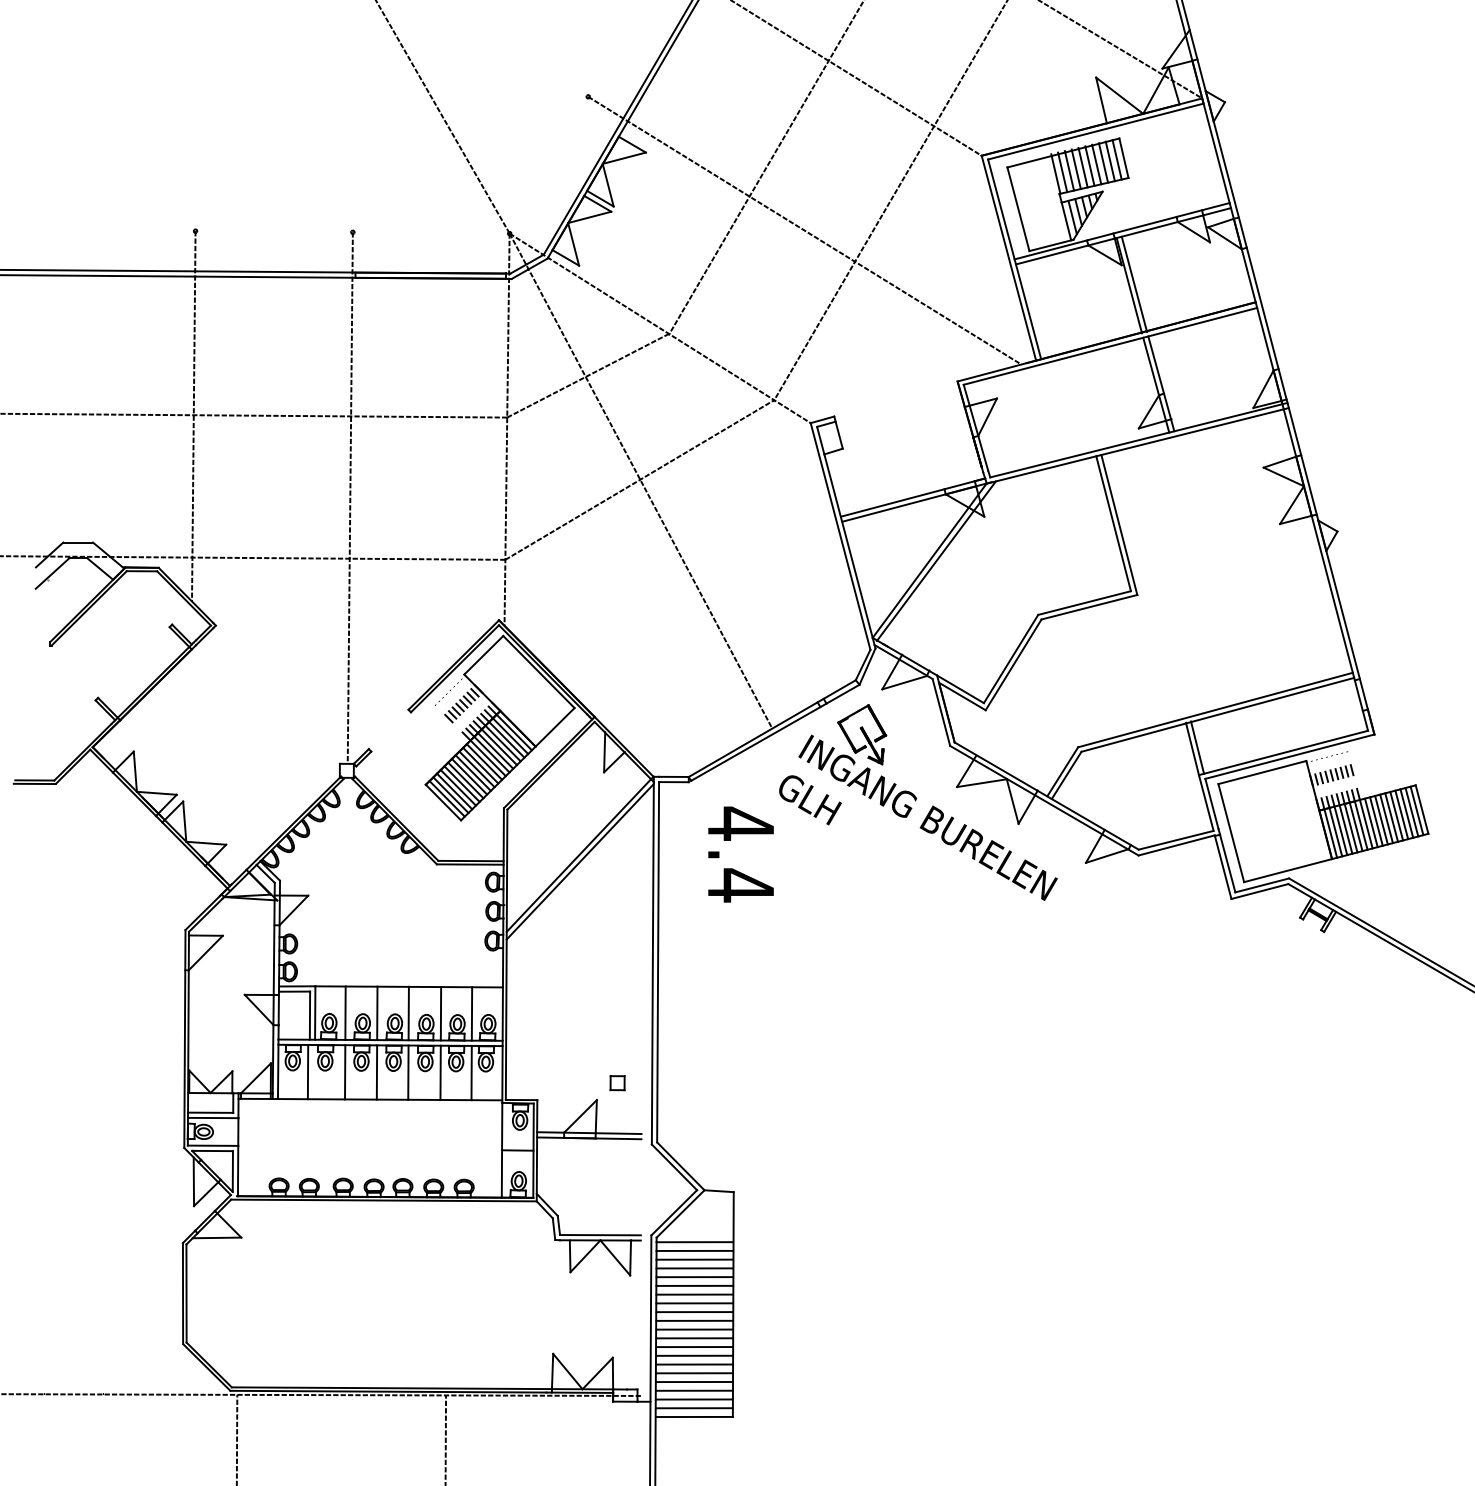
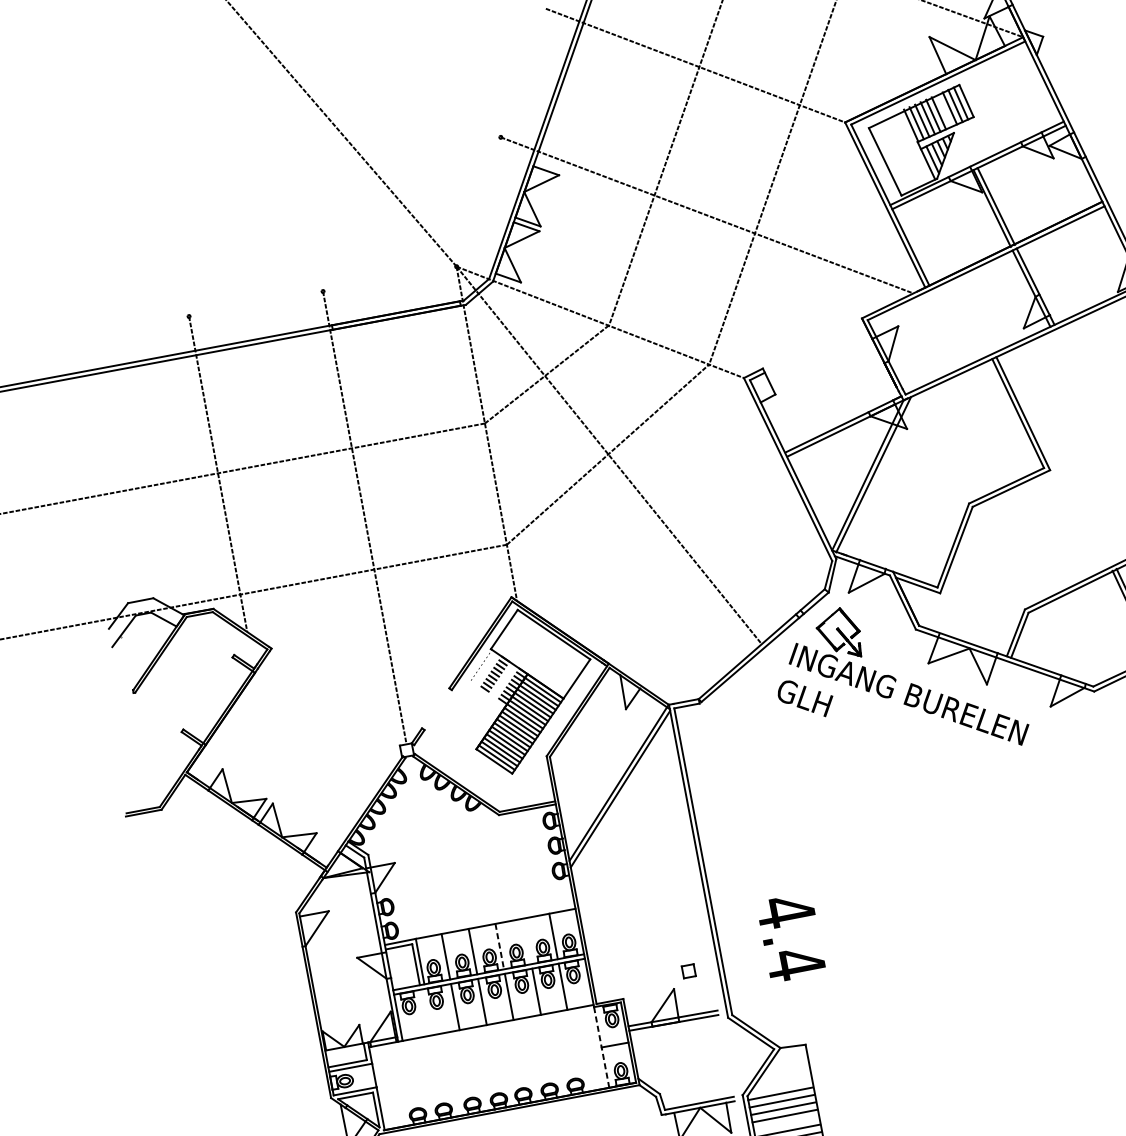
line: (1096, 164) -> (944, 110), removed
text: (740, 854) -> (790, 937), moved
line: (408, 1013) -> (499, 946), solid -> dashed
line: (440, 1013) -> (526, 941), removed
line: (307, 1071) -> (423, 1012), removed
line: (502, 1150) -> (602, 1047), solid -> dashed
line: (694, 1277) -> (786, 1123), removed

